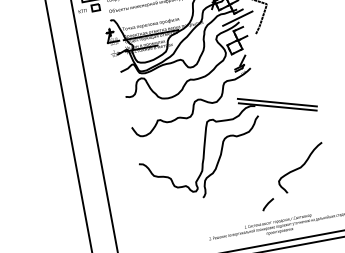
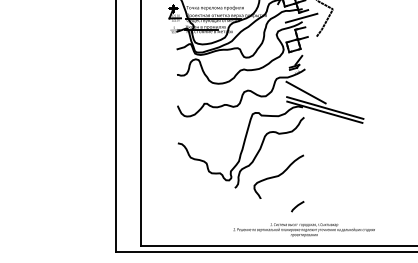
line: (255, 91) -> (305, 92), added
curve: (300, 167) -> (278, 176), moved

